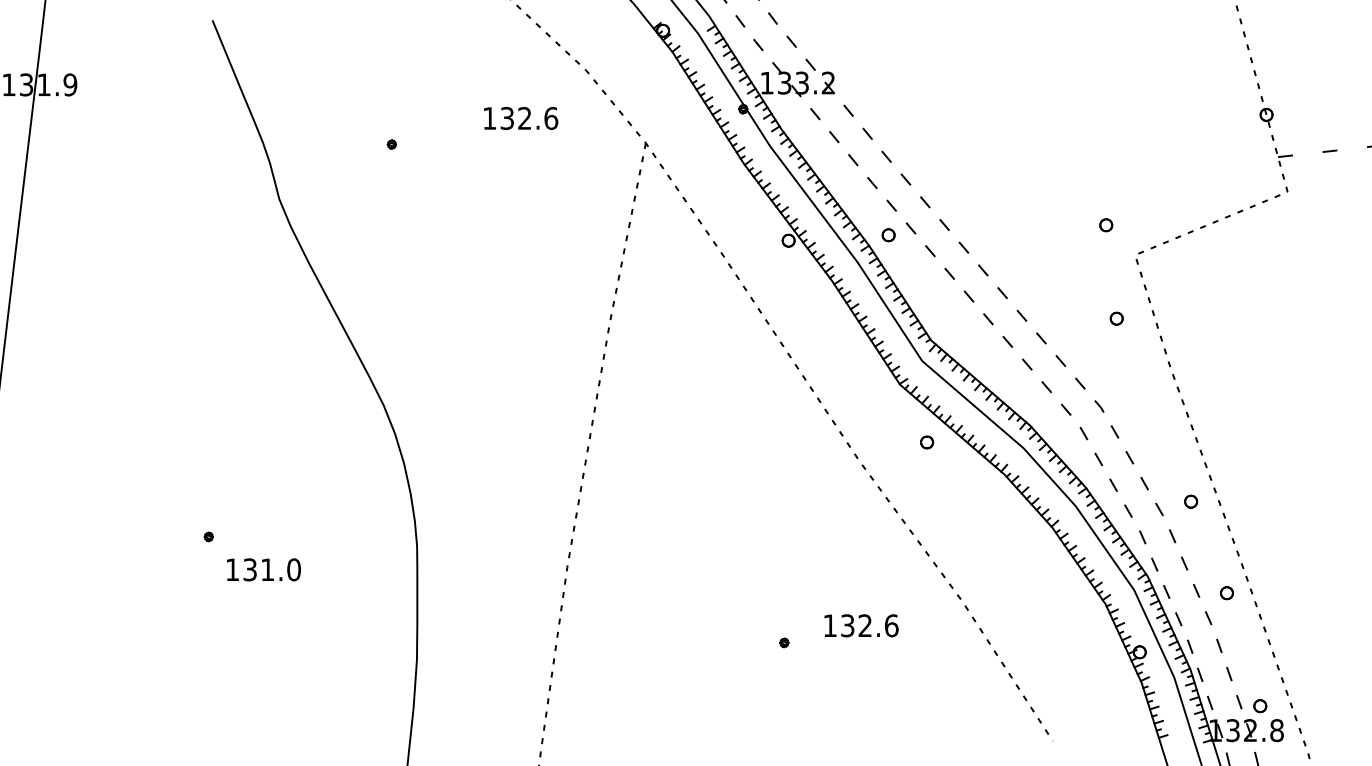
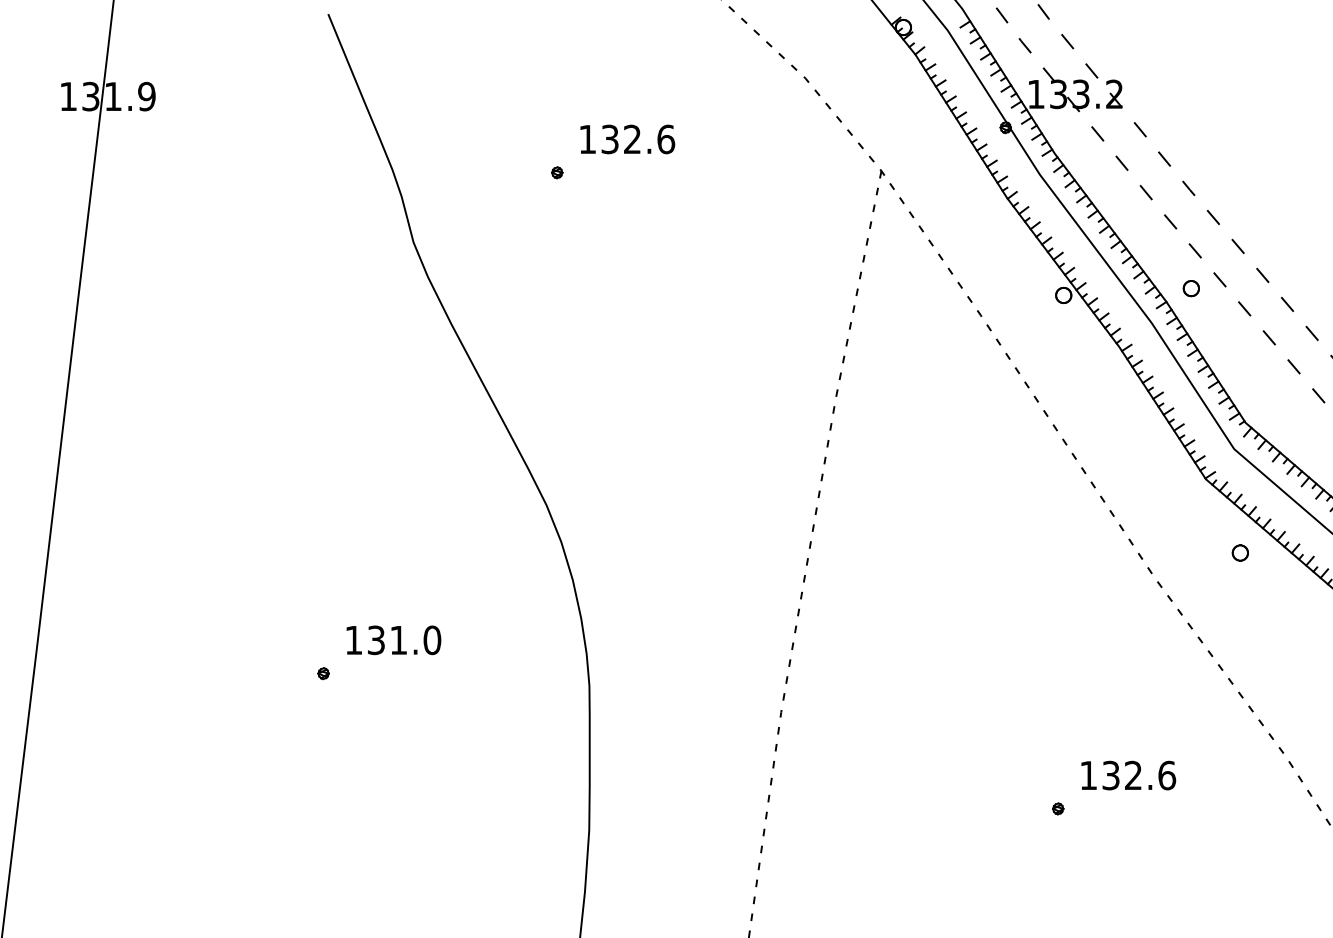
text: (521, 118) -> (628, 139), moved
text: (263, 569) -> (393, 639), moved
text: (861, 625) -> (1128, 775), moved

